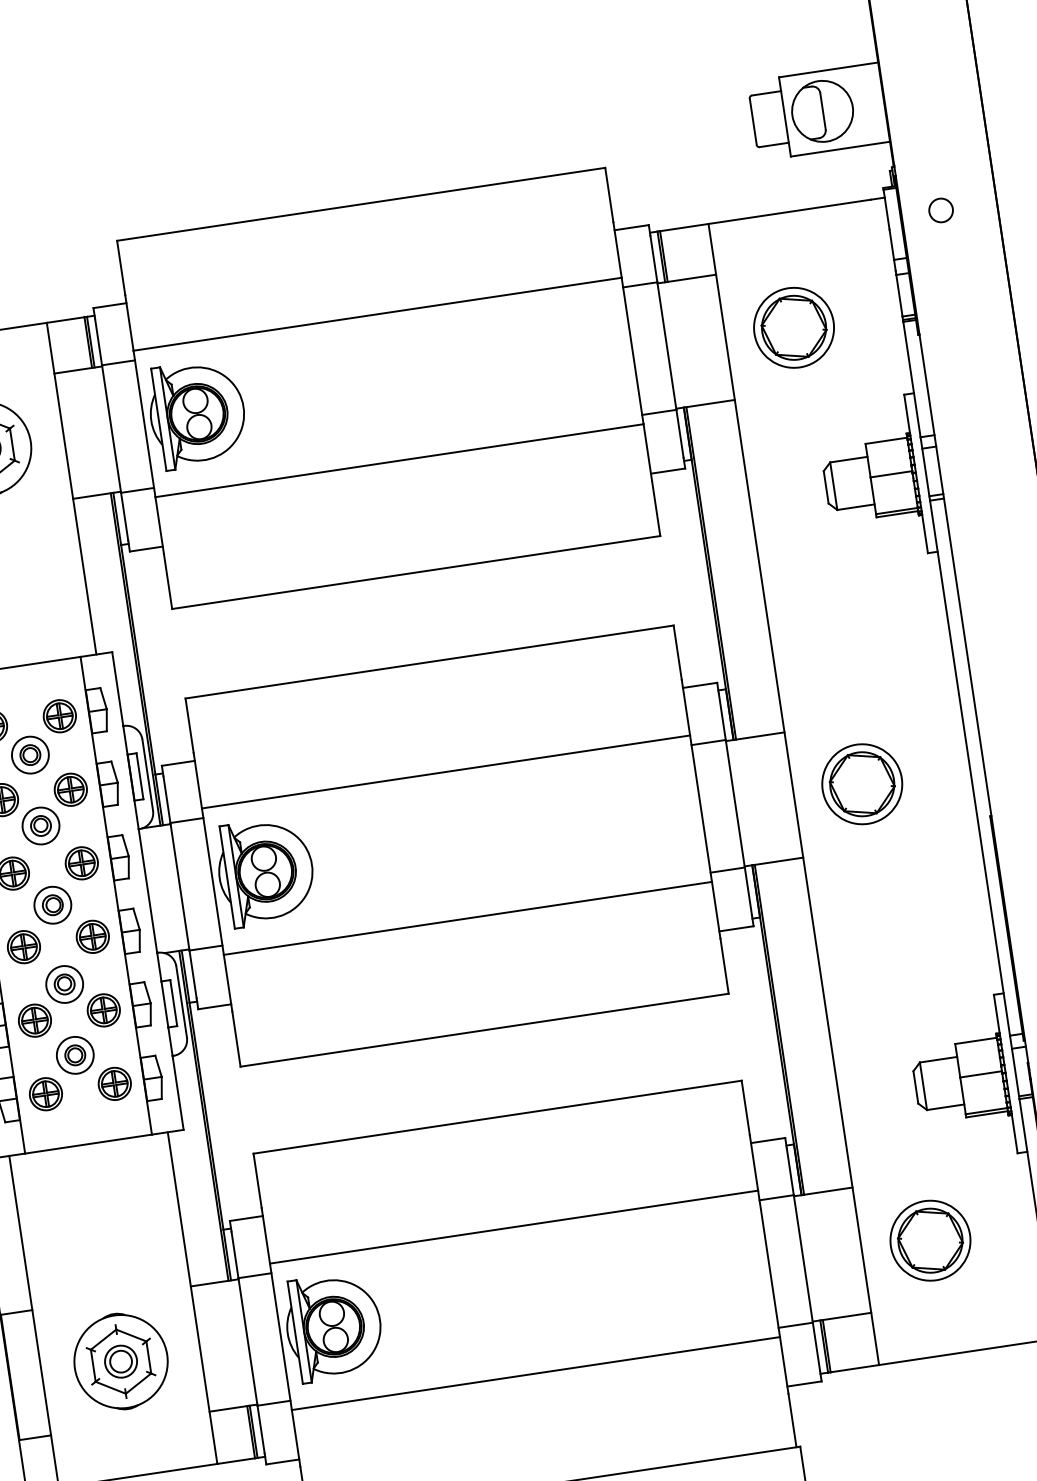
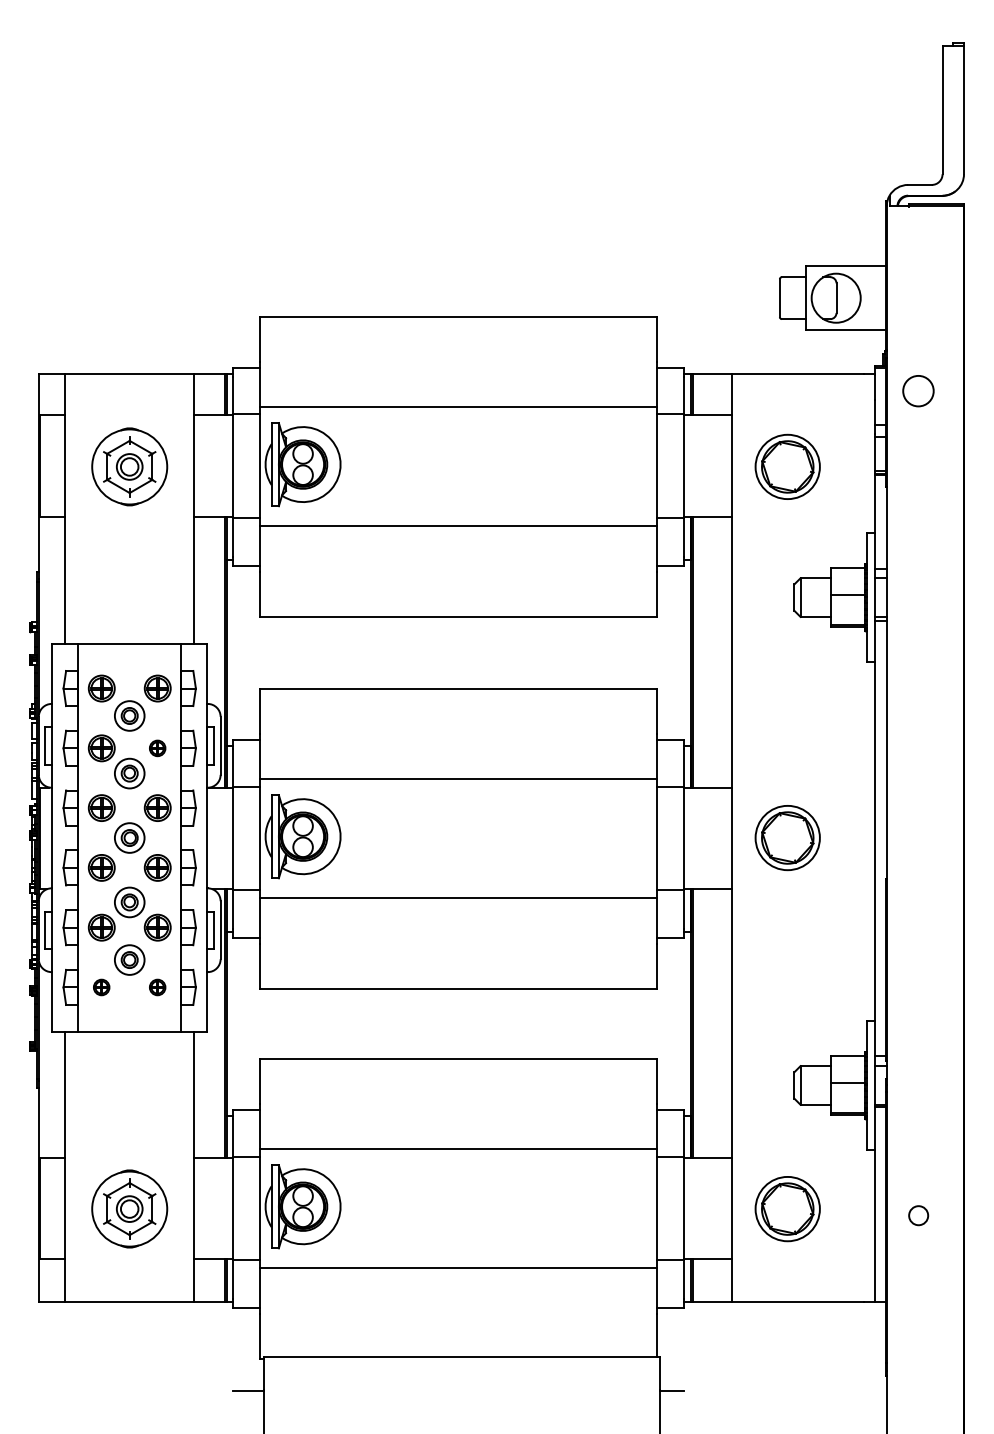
circle: (940, 209) -> (918, 390), size x1.6
part: (70, 790) -> (157, 748), size x0.6
part: (114, 1083) -> (157, 987), size x0.6
part: (45, 1094) -> (101, 987), size x0.6

